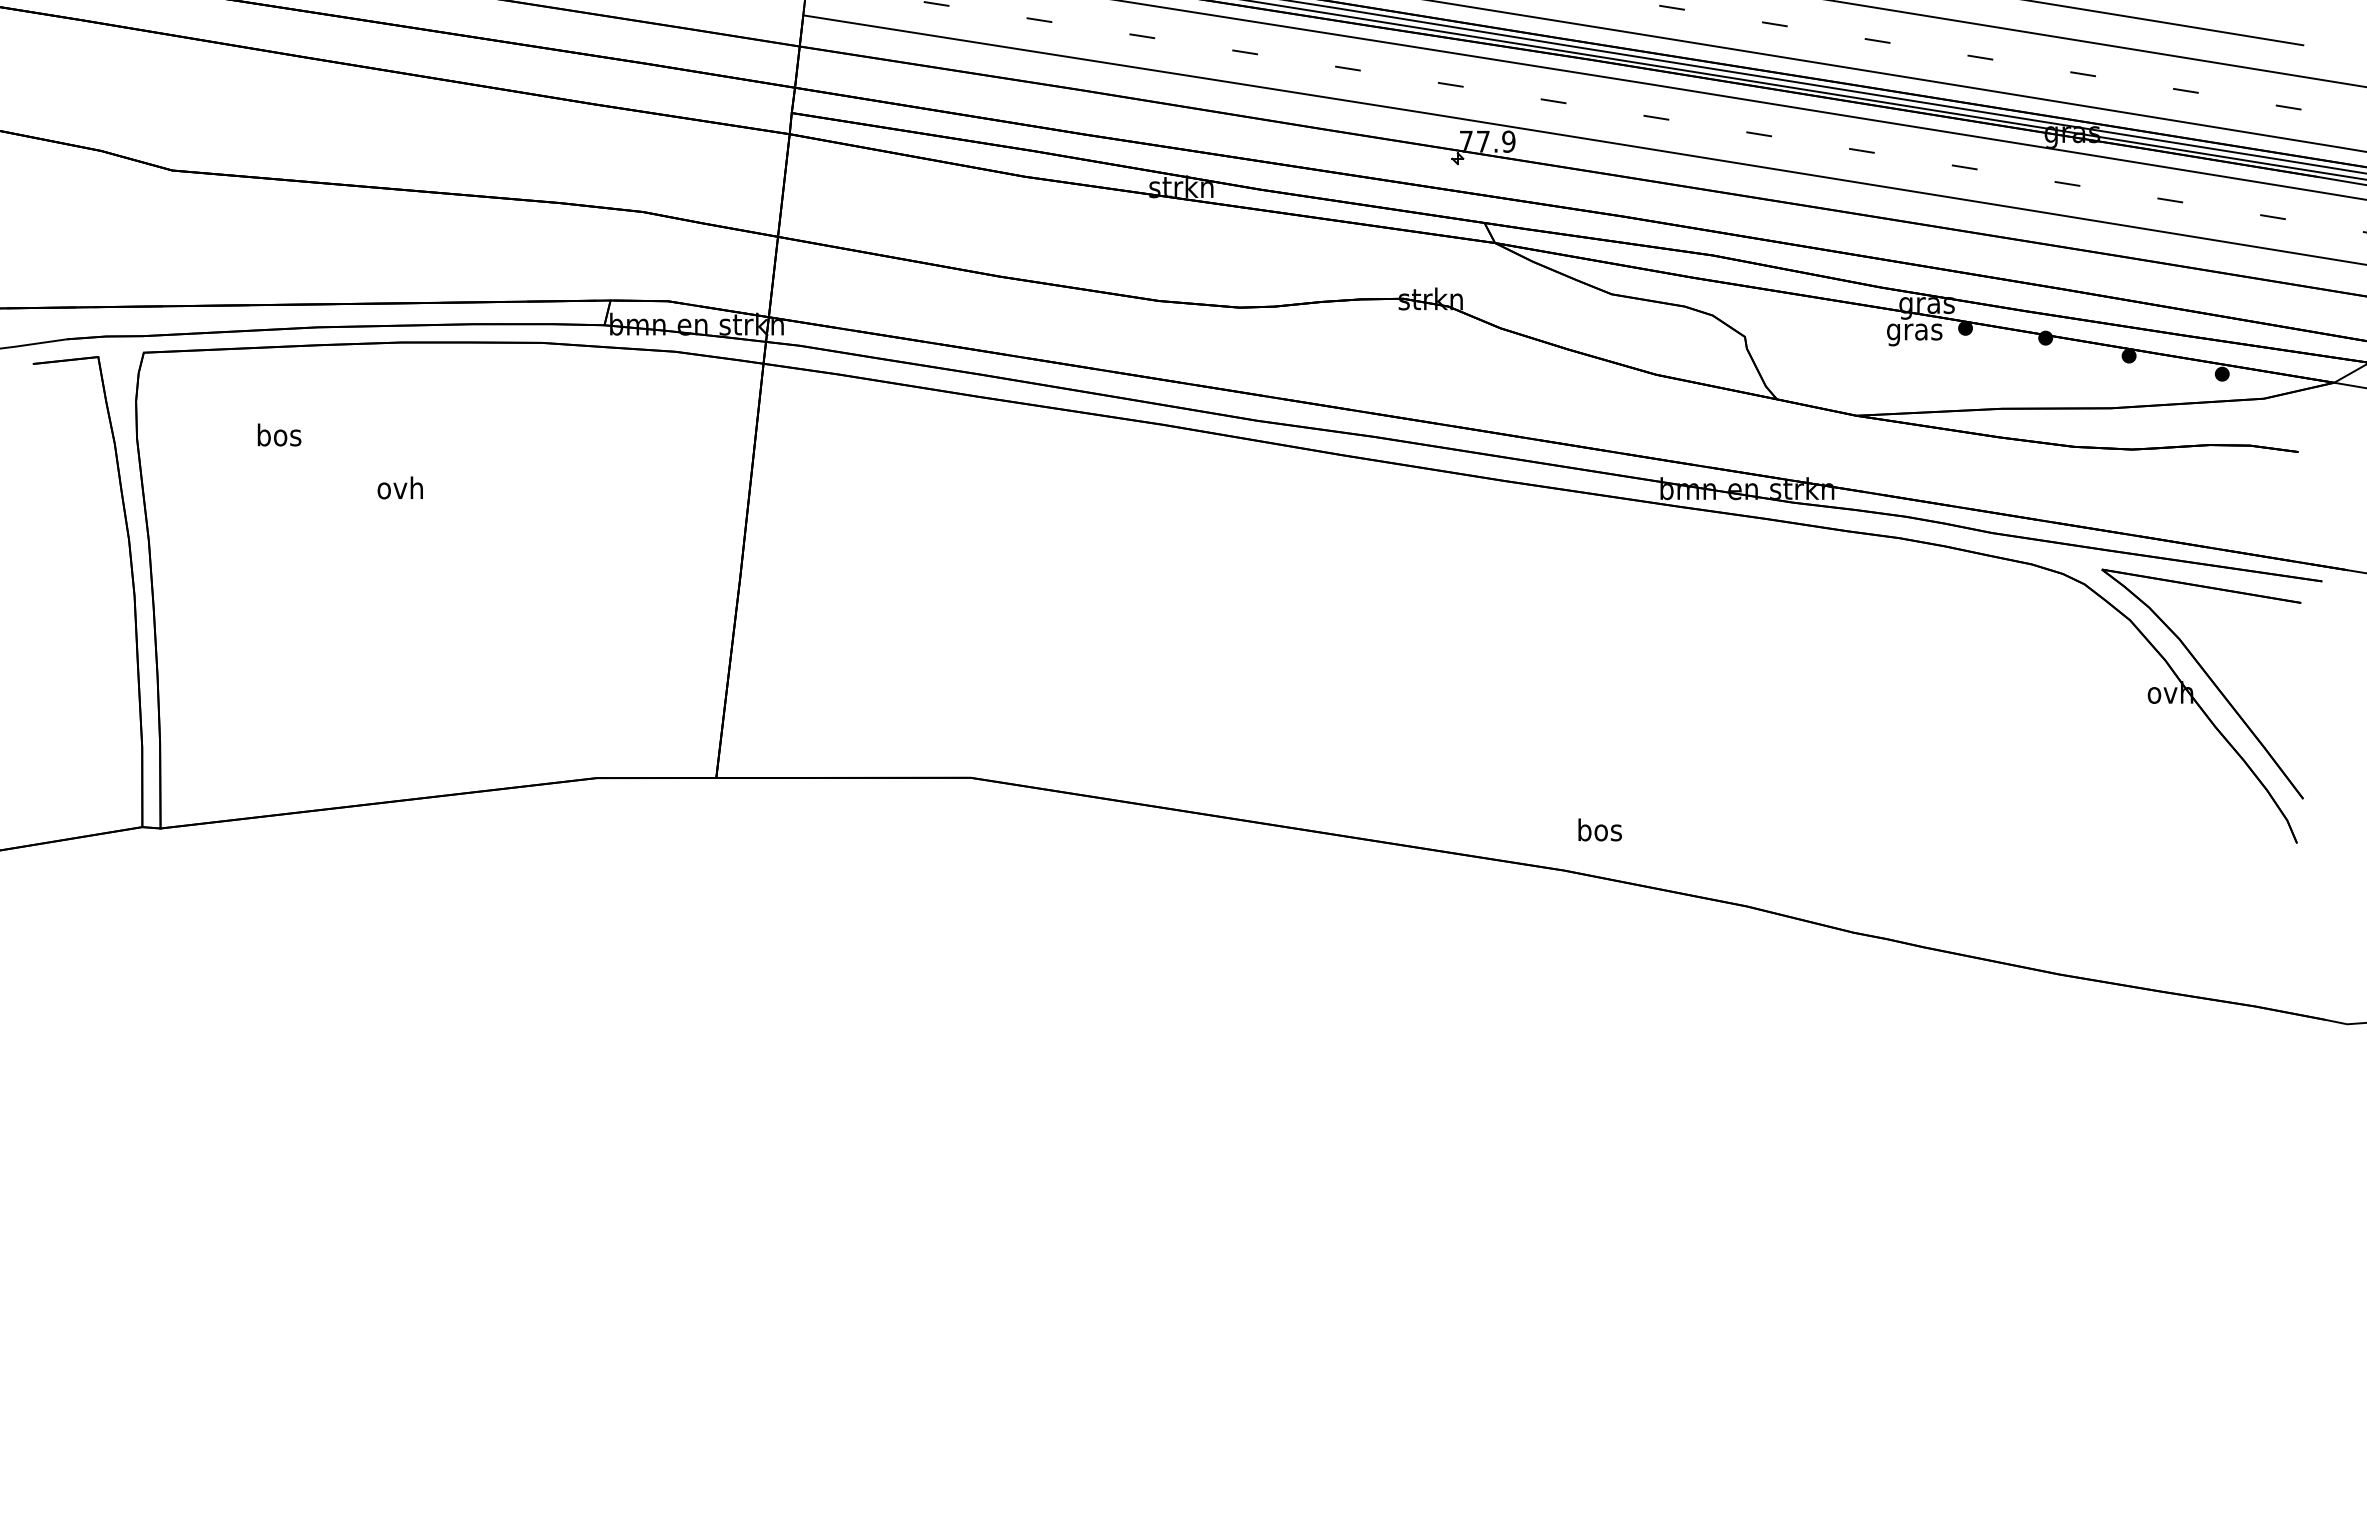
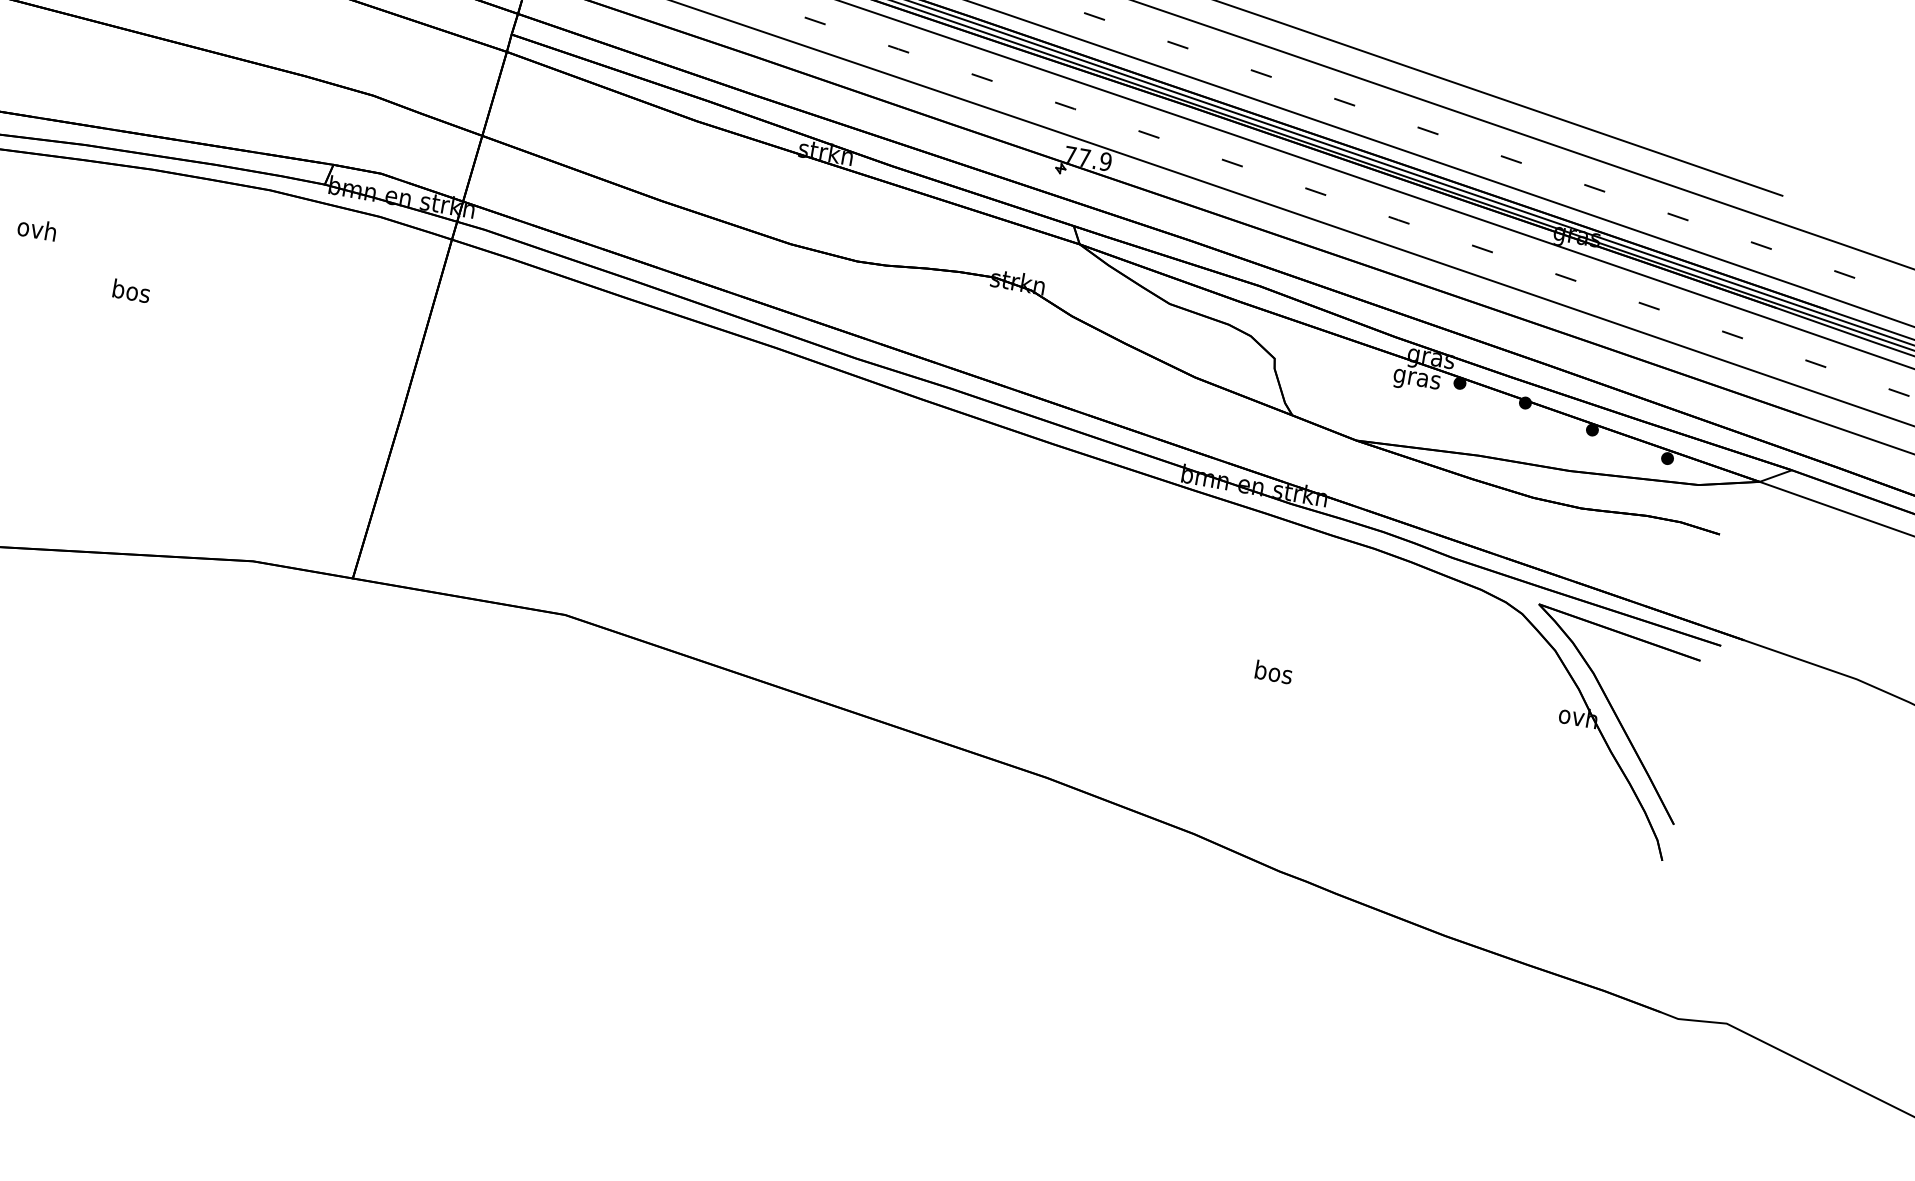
text: (278, 434) -> (37, 228), bos -> ovh
text: (399, 487) -> (130, 290), ovh -> bos
text: (1599, 829) -> (1273, 671), moved

